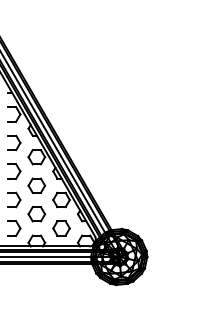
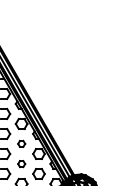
part: (36, 185) -> (21, 143), size x0.6
part: (36, 214) -> (21, 164), size x0.6

